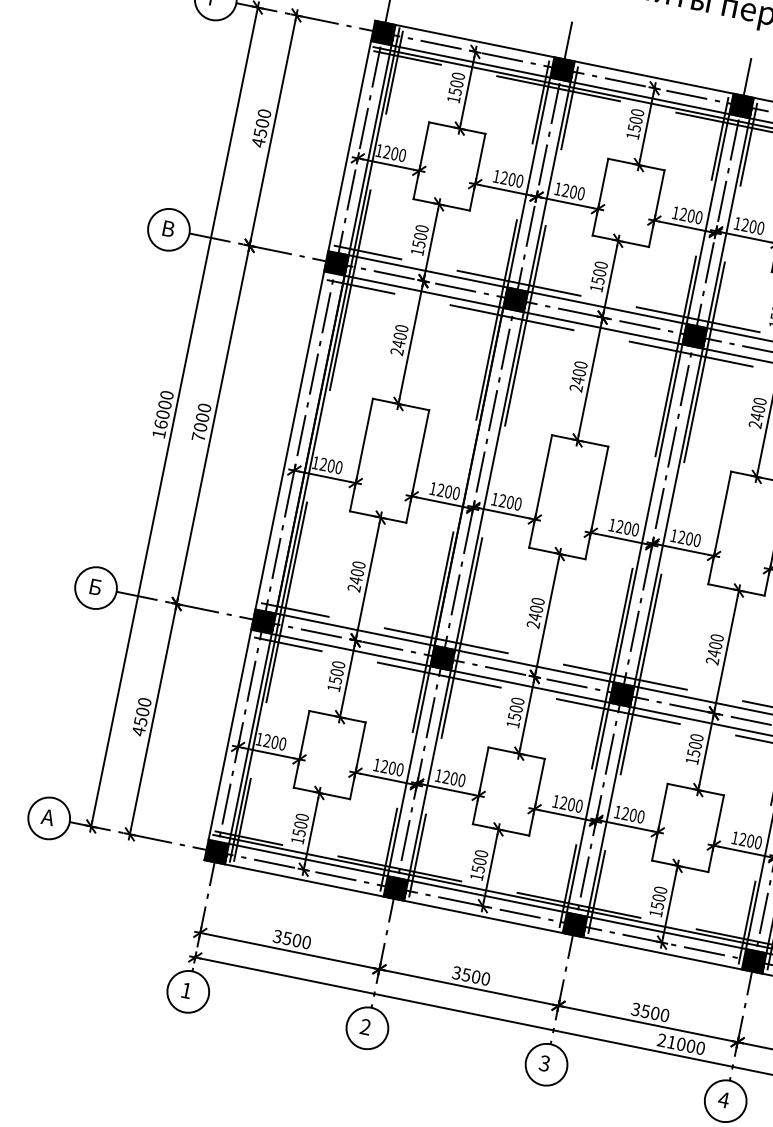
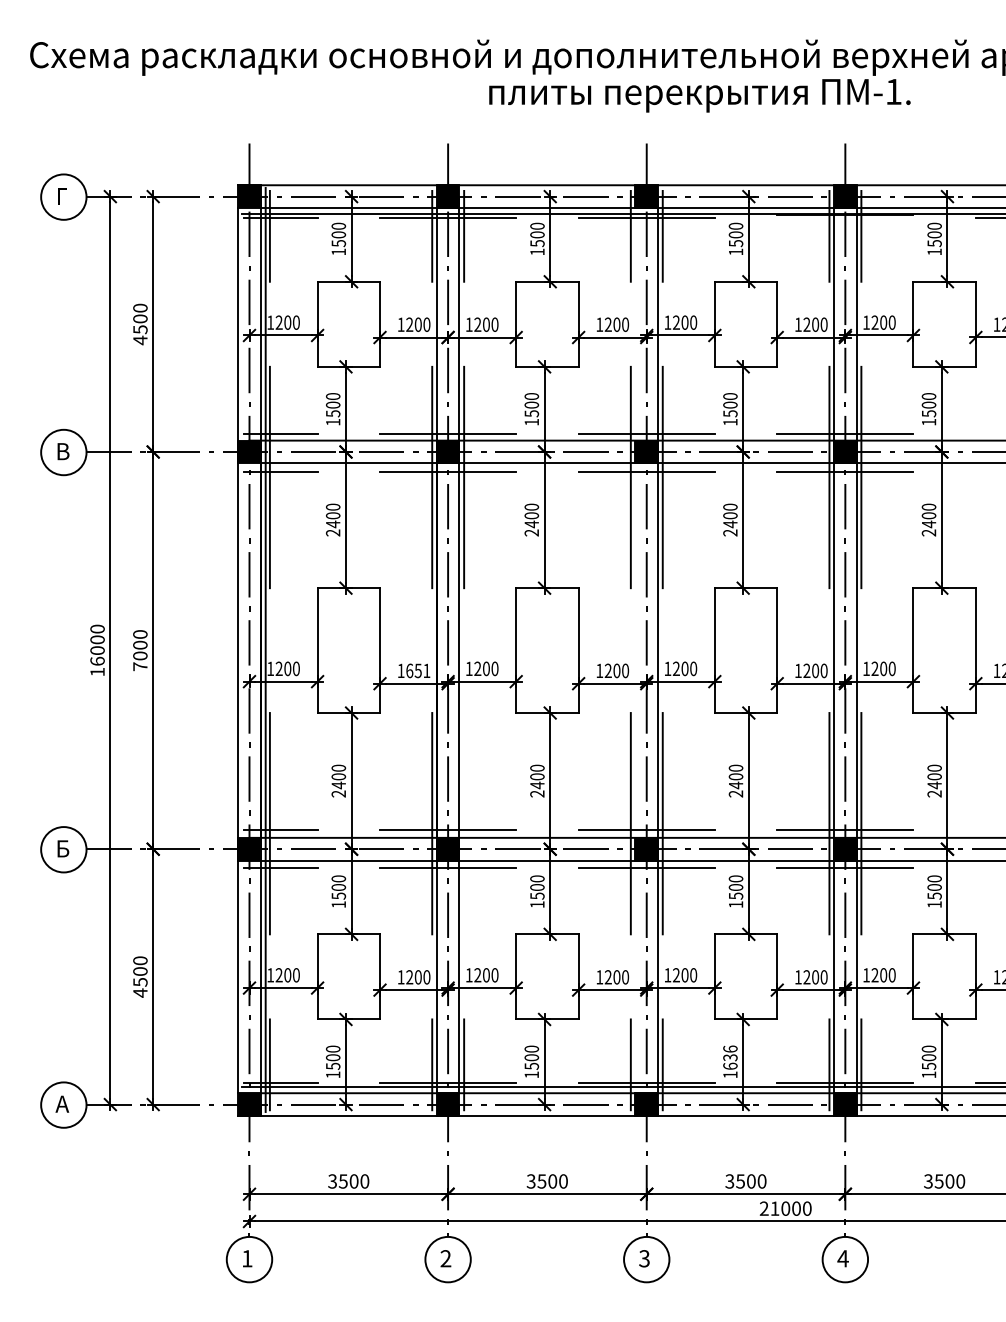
text: (448, 491) -> (418, 670), 1200 -> 1651
line: (648, 513) -> (635, 650), removed
line: (462, 637) -> (464, 823), removed
text: (659, 897) -> (730, 1057), 1500 -> 1636

